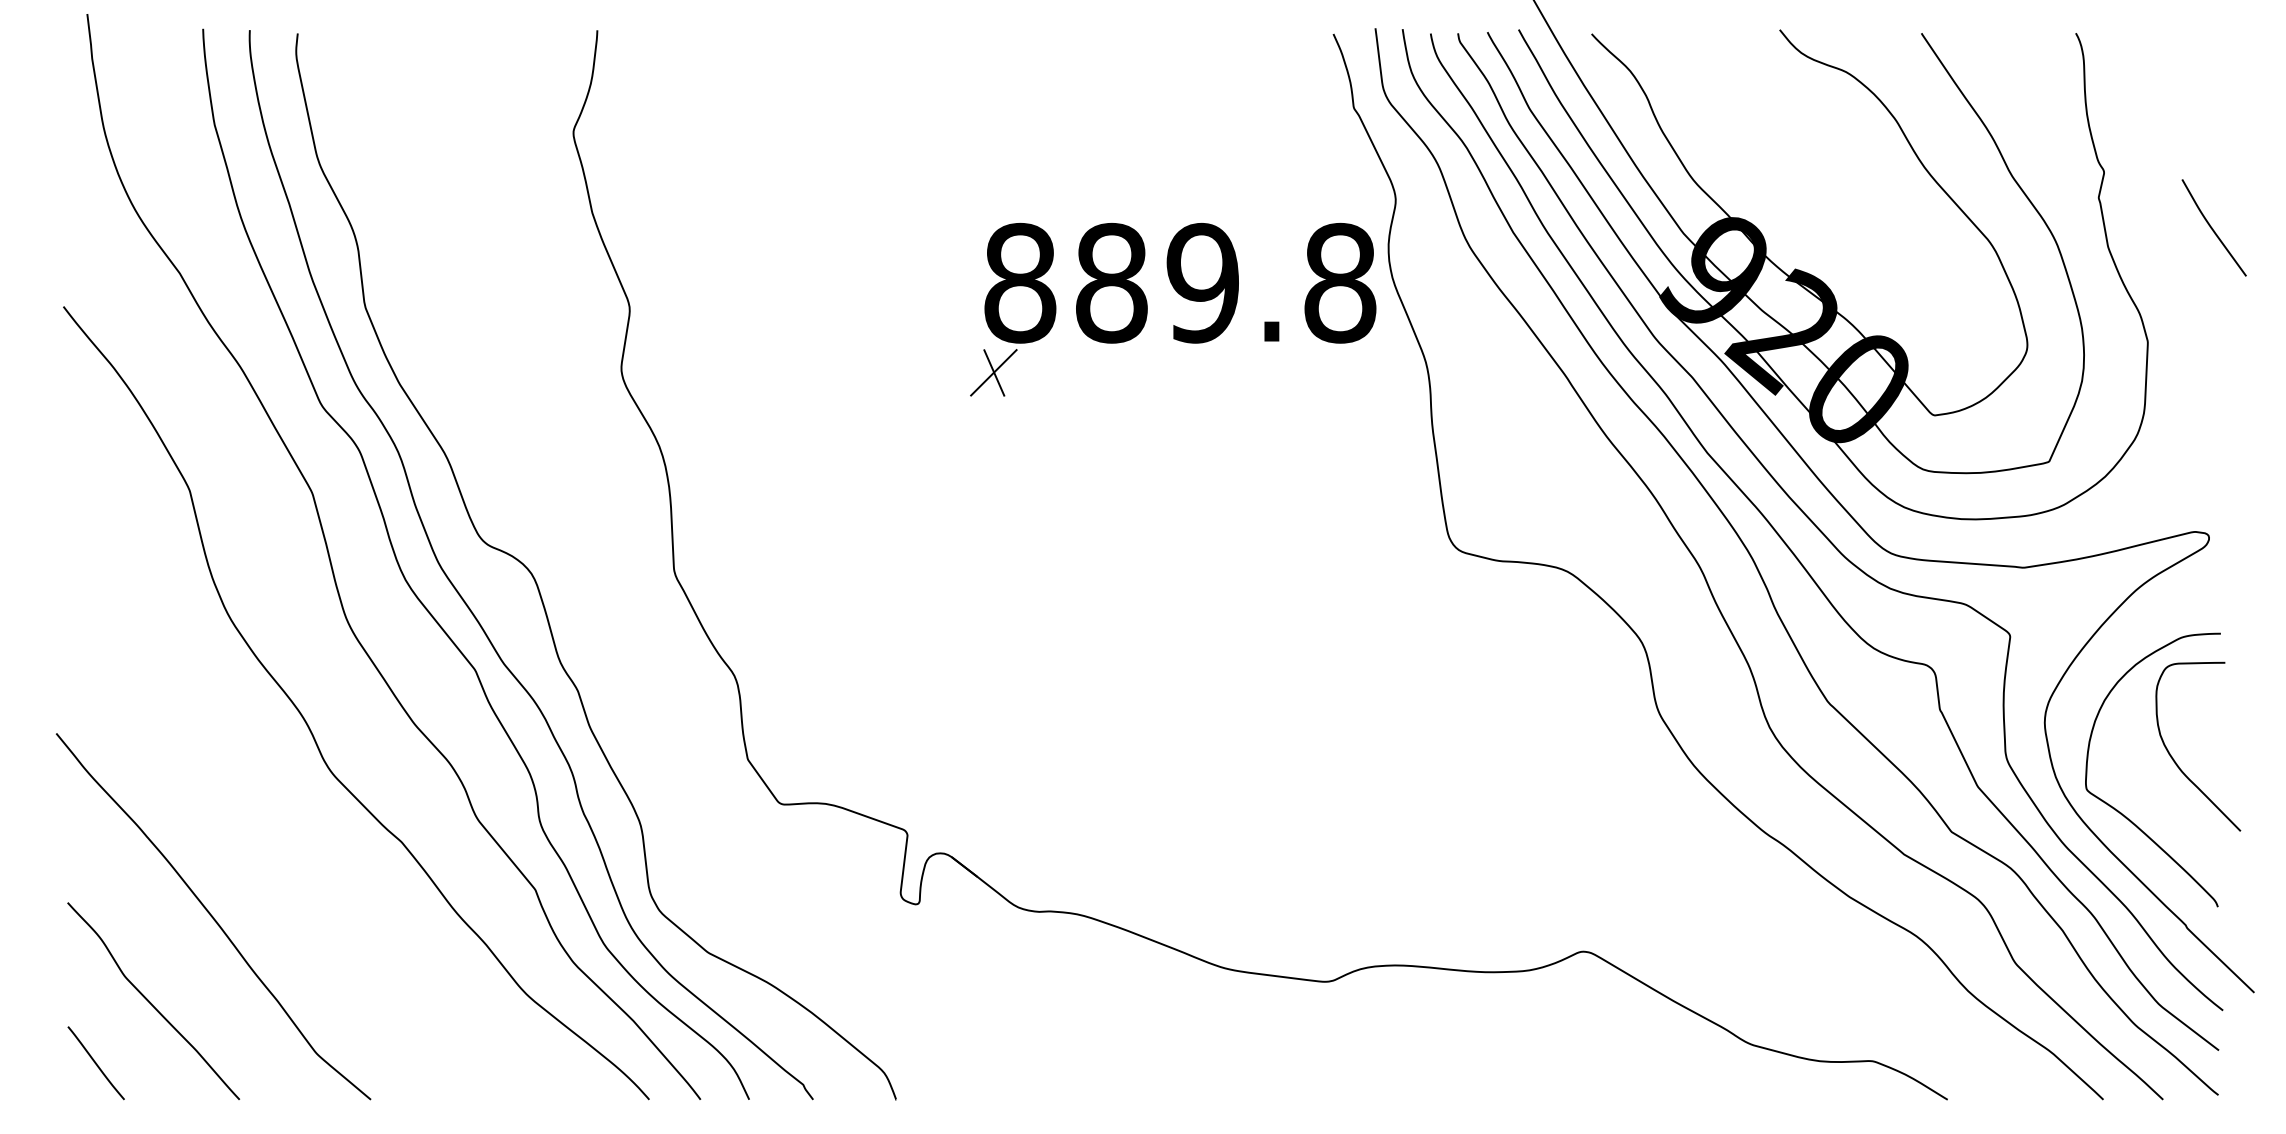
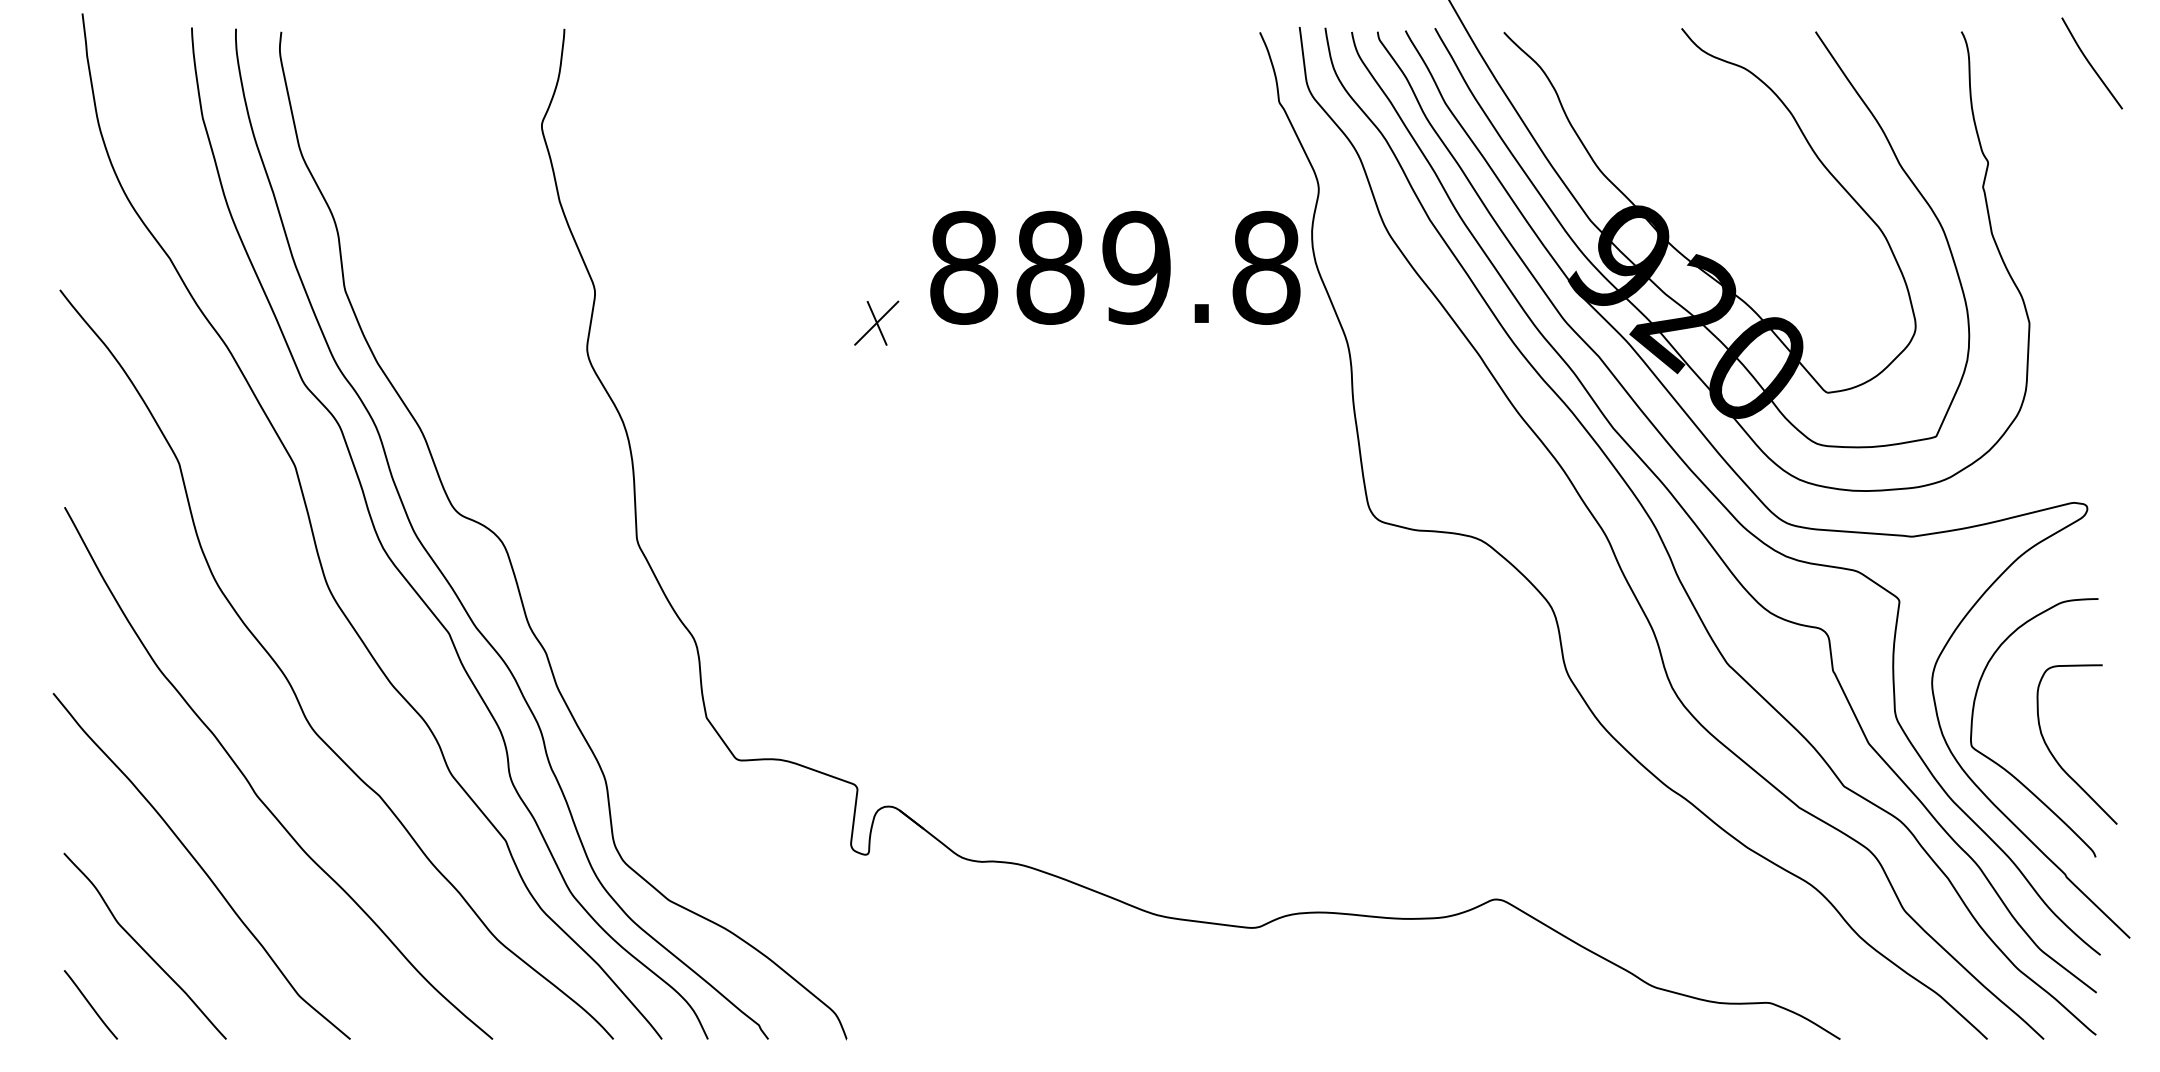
curve: (2212, 227) -> (2090, 63), moved
part: (993, 372) -> (876, 322), moved
curve: (2176, 762) -> (2056, 759), moved
curve: (267, 832) -> (252, 786), added

